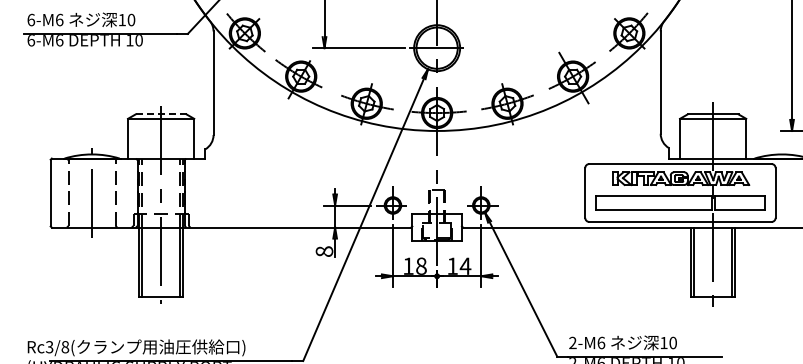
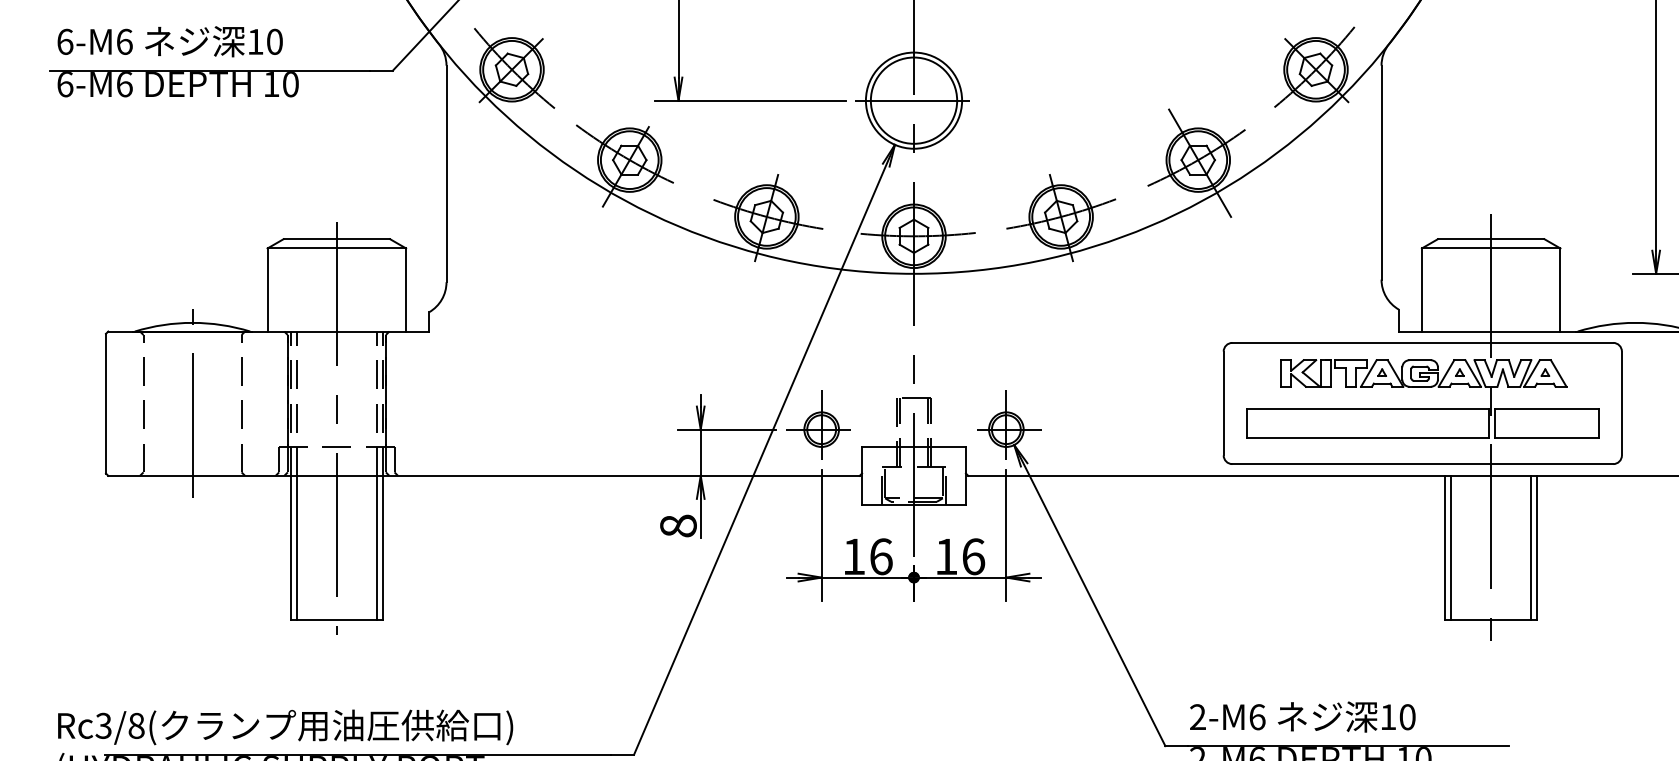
line: (160, 114) -> (335, 239), dashed -> solid
text: (421, 265) -> (881, 555), 18 -> 16
text: (465, 265) -> (973, 555), 14 -> 16

